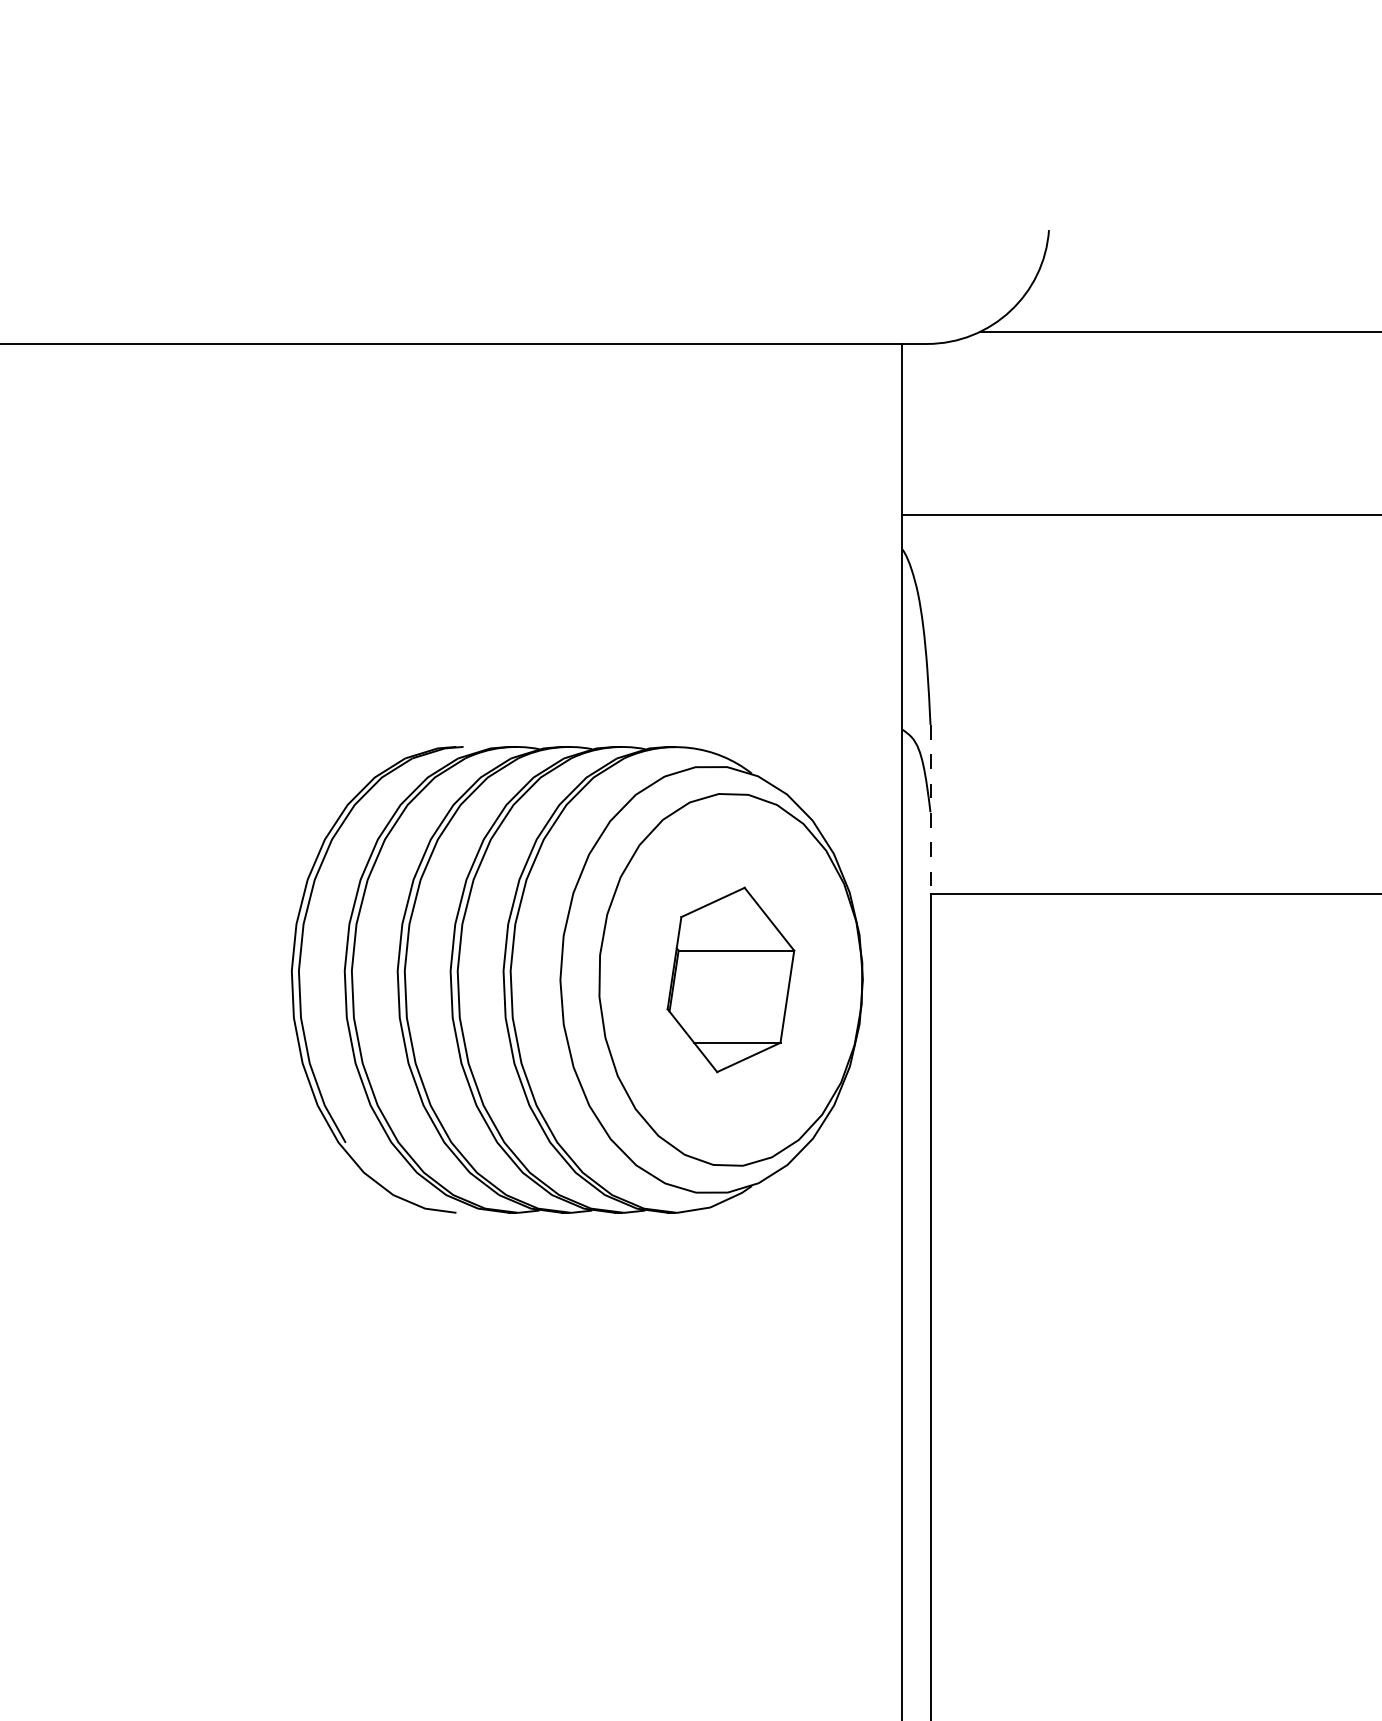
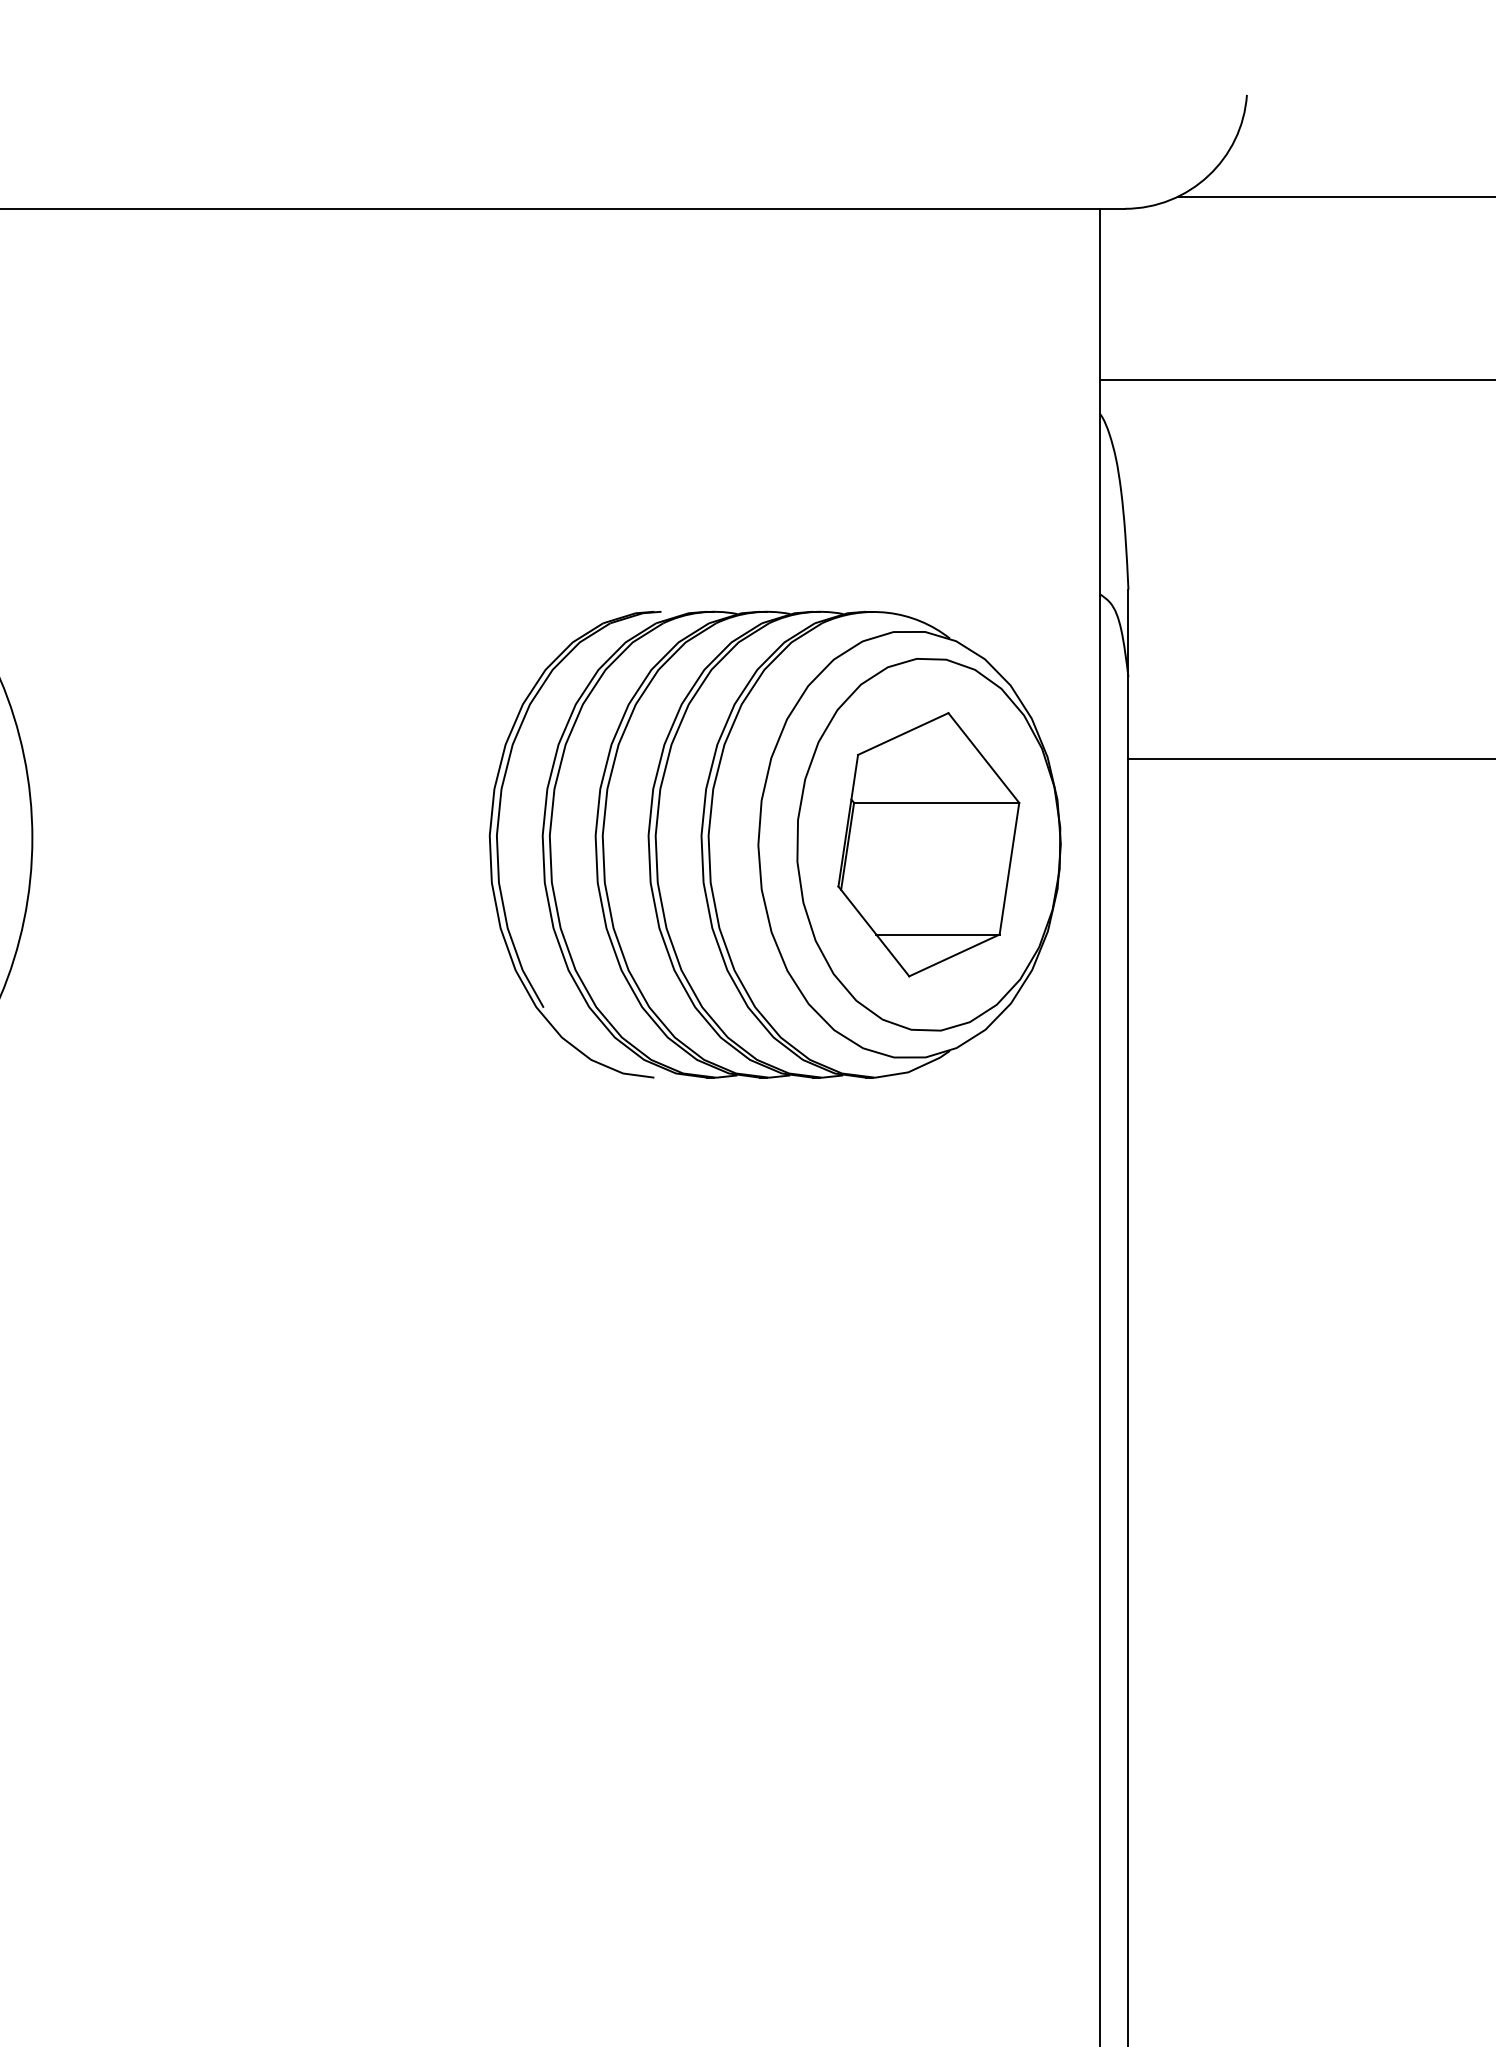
line: (930, 809) -> (1128, 674), dashed -> solid
part: (730, 979) -> (928, 844), size x1.43

